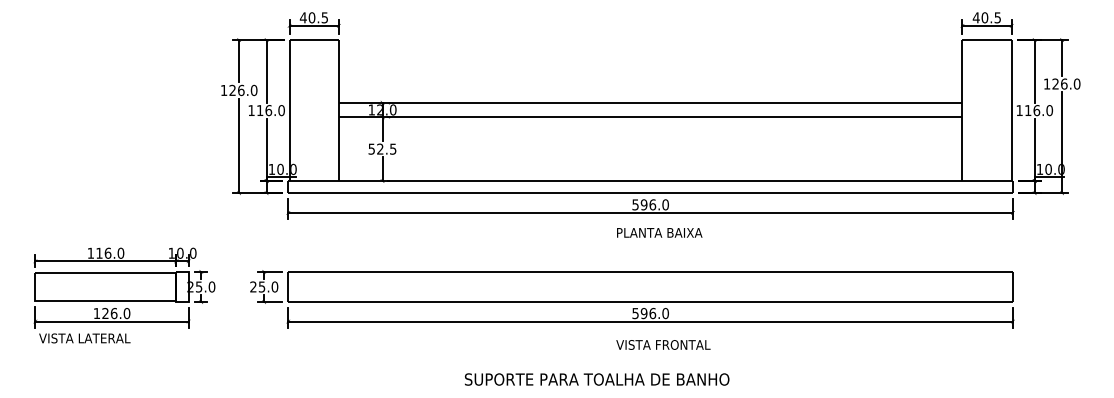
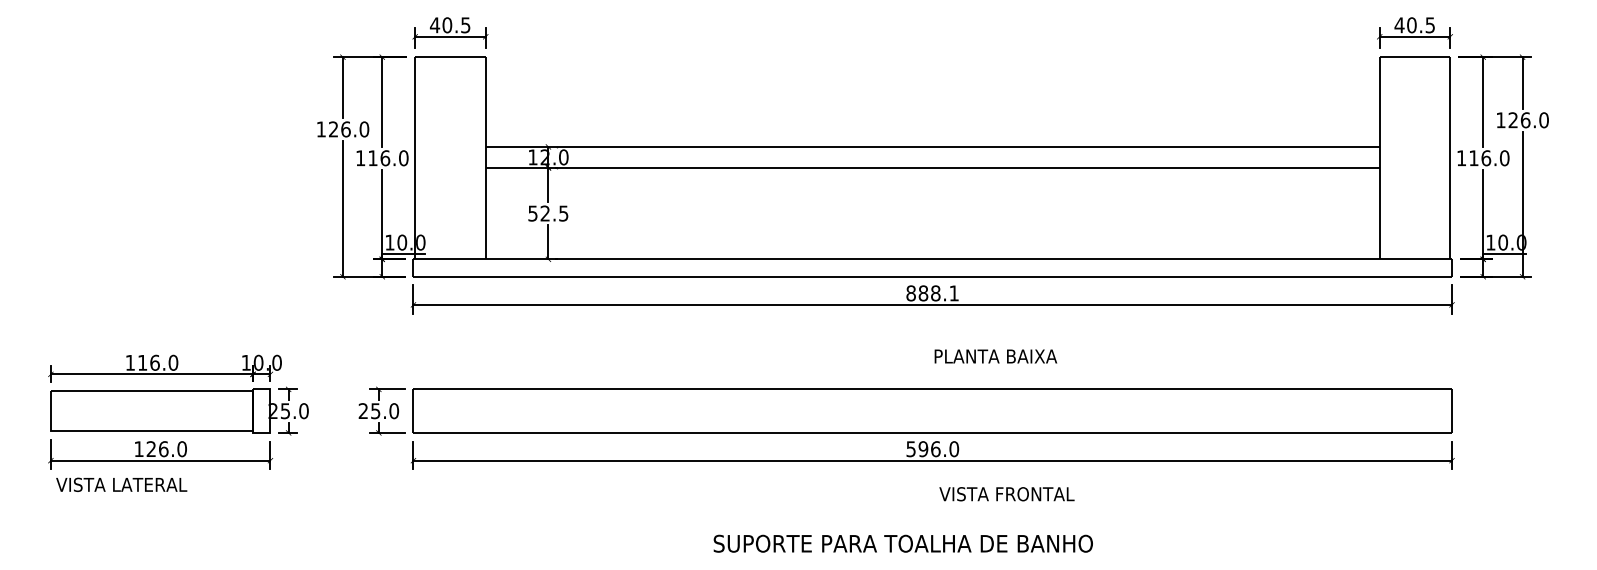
text: (650, 204) -> (932, 292), 596.0 -> 888.1
text: (659, 232) -> (995, 355), moved
text: (663, 344) -> (1007, 493), moved
text: (596, 379) -> (902, 543), moved

